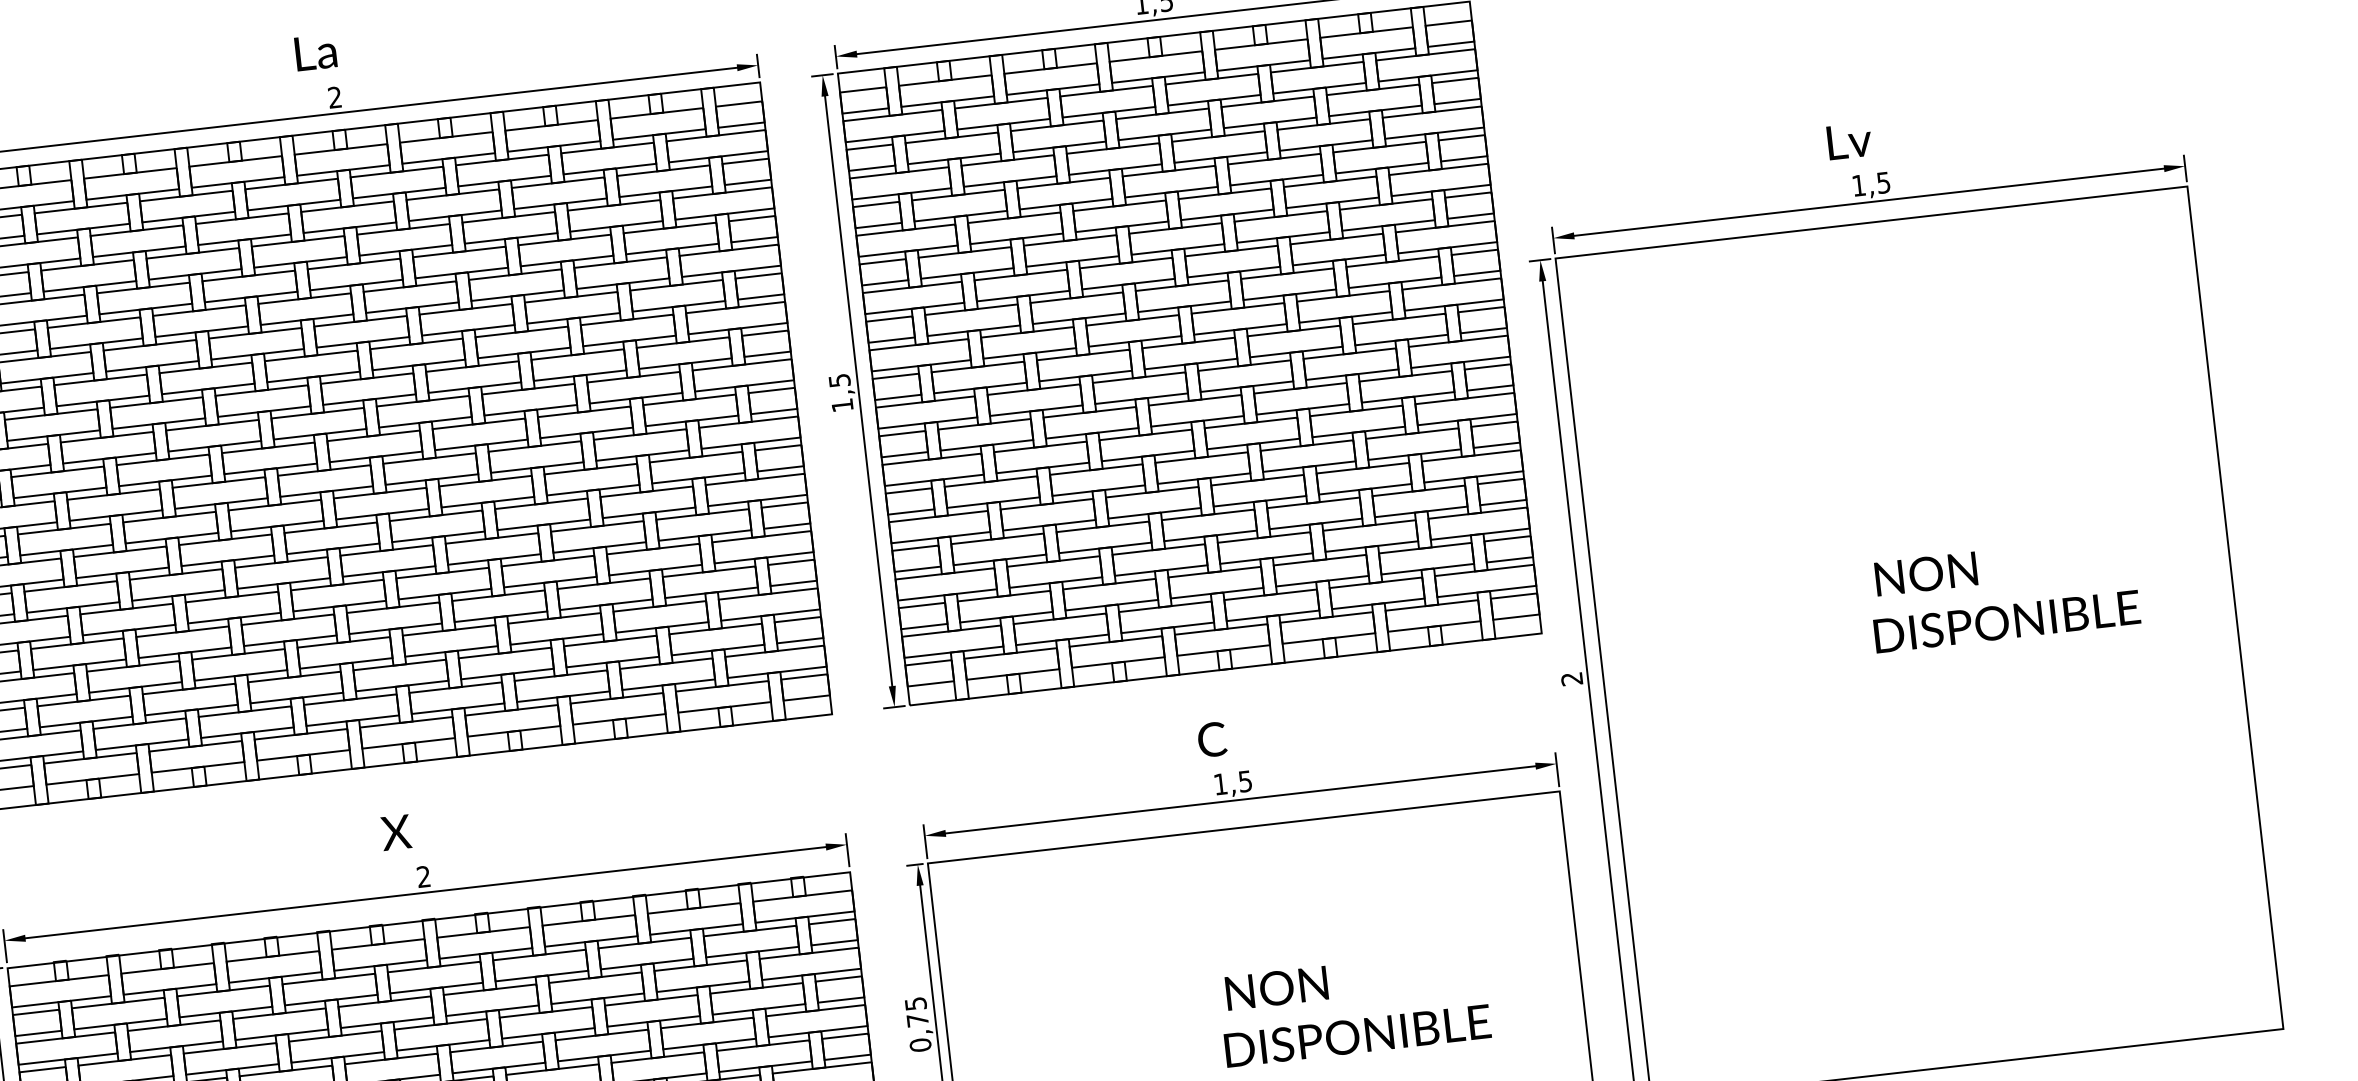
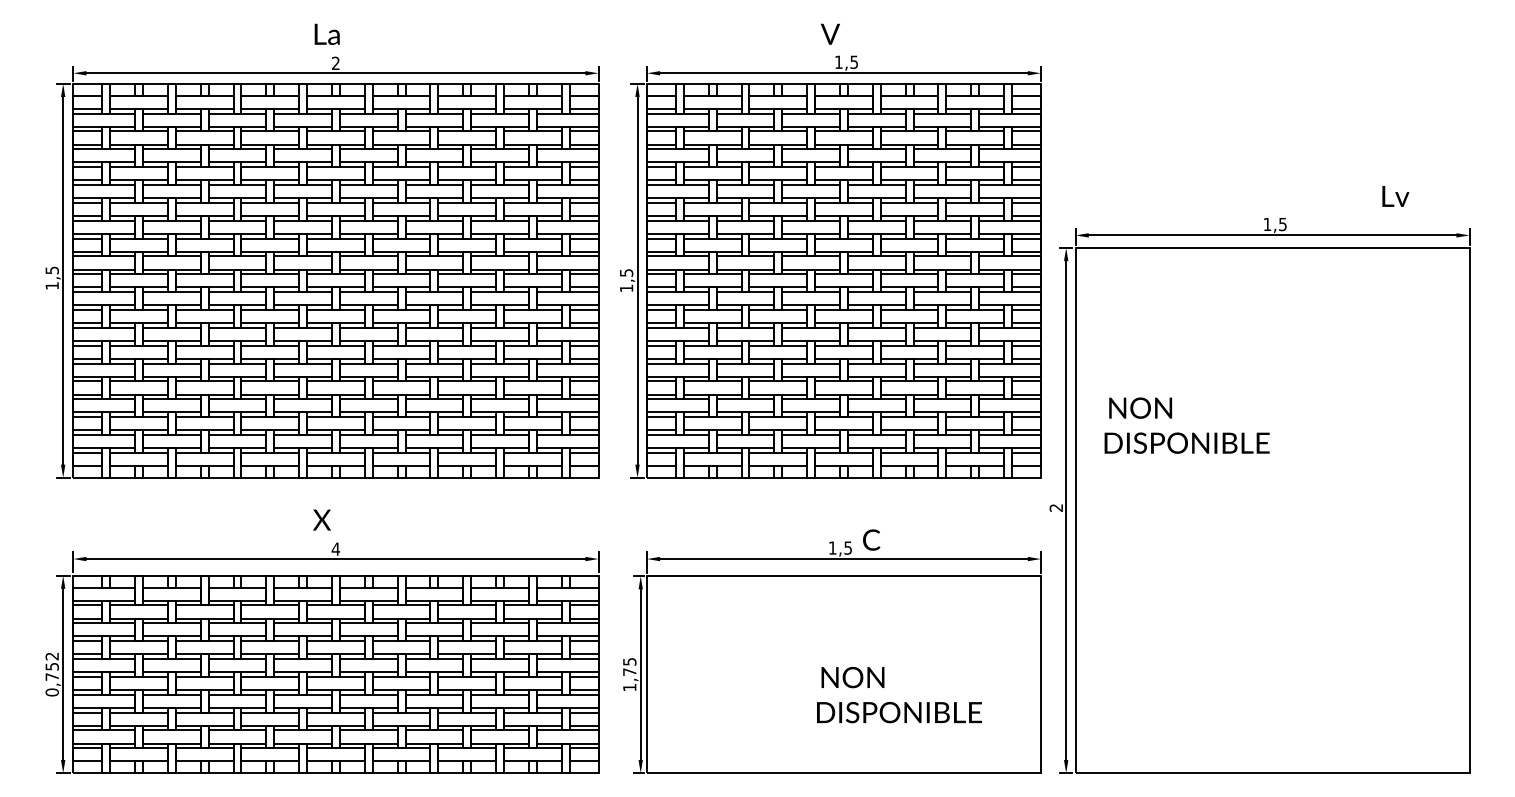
text: (1849, 141) -> (1395, 196), moved
text: (2002, 593) -> (1186, 425), moved
text: (1211, 738) -> (871, 539), moved
text: (423, 875) -> (335, 548), 2 -> 4
text: (920, 1045) -> (629, 687), 0,75 -> 1,75

